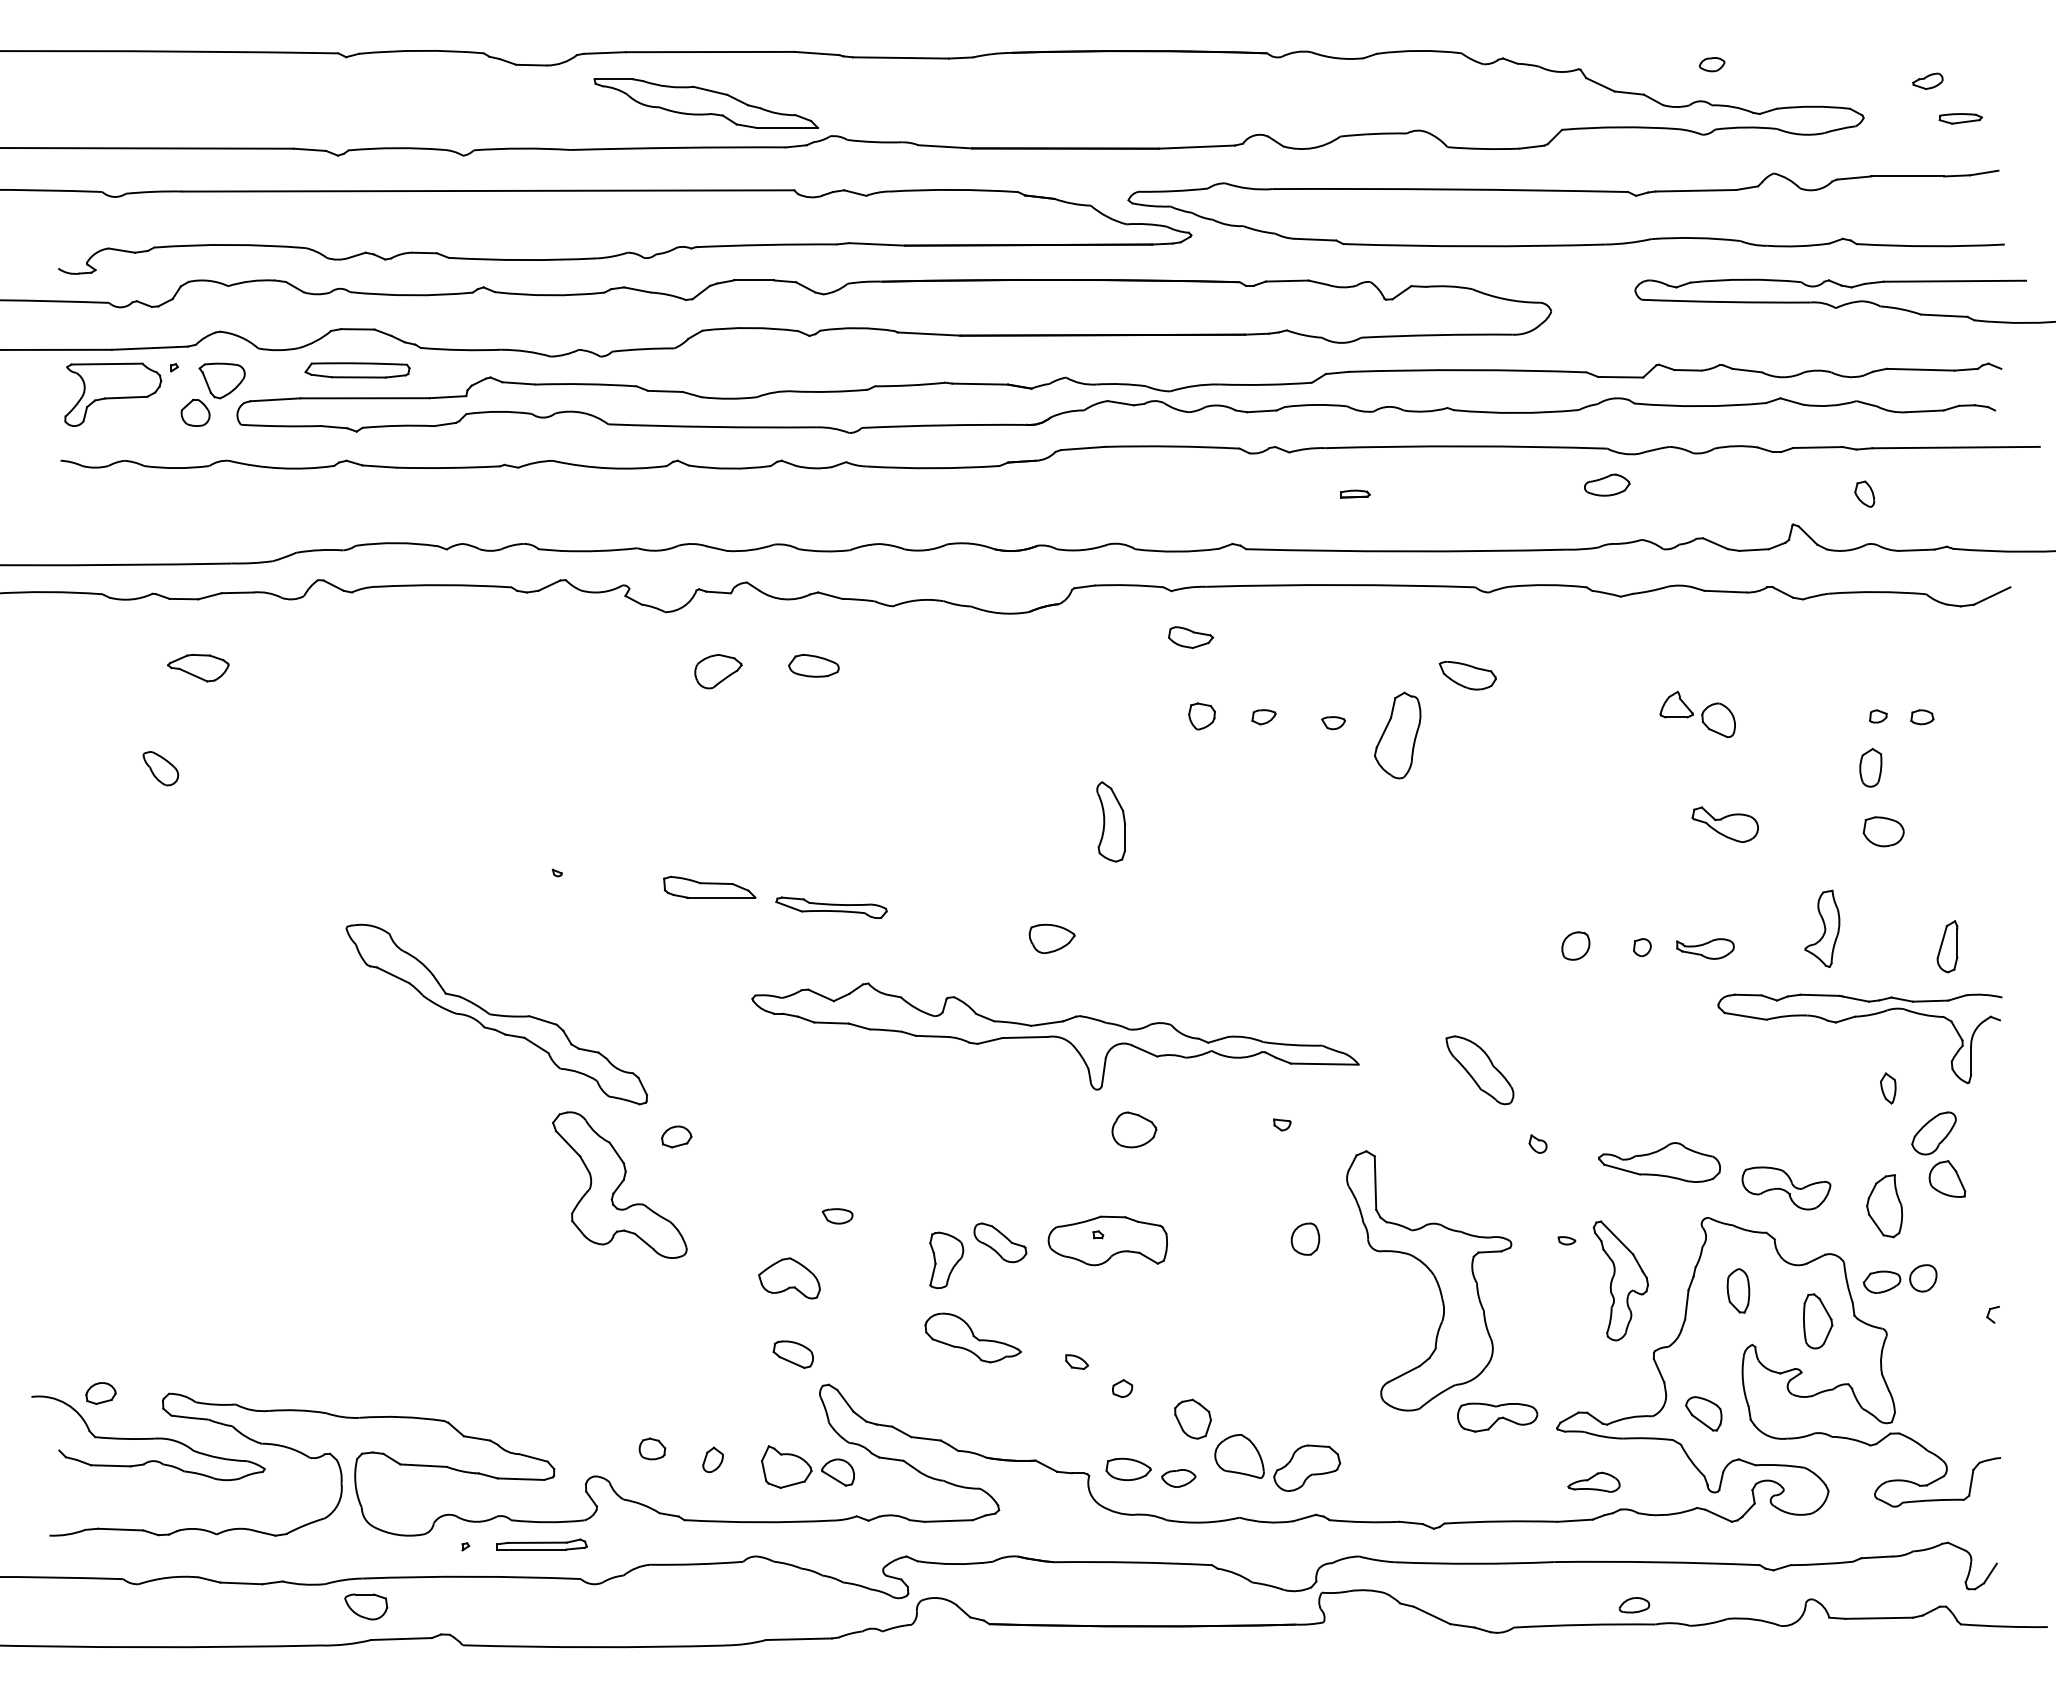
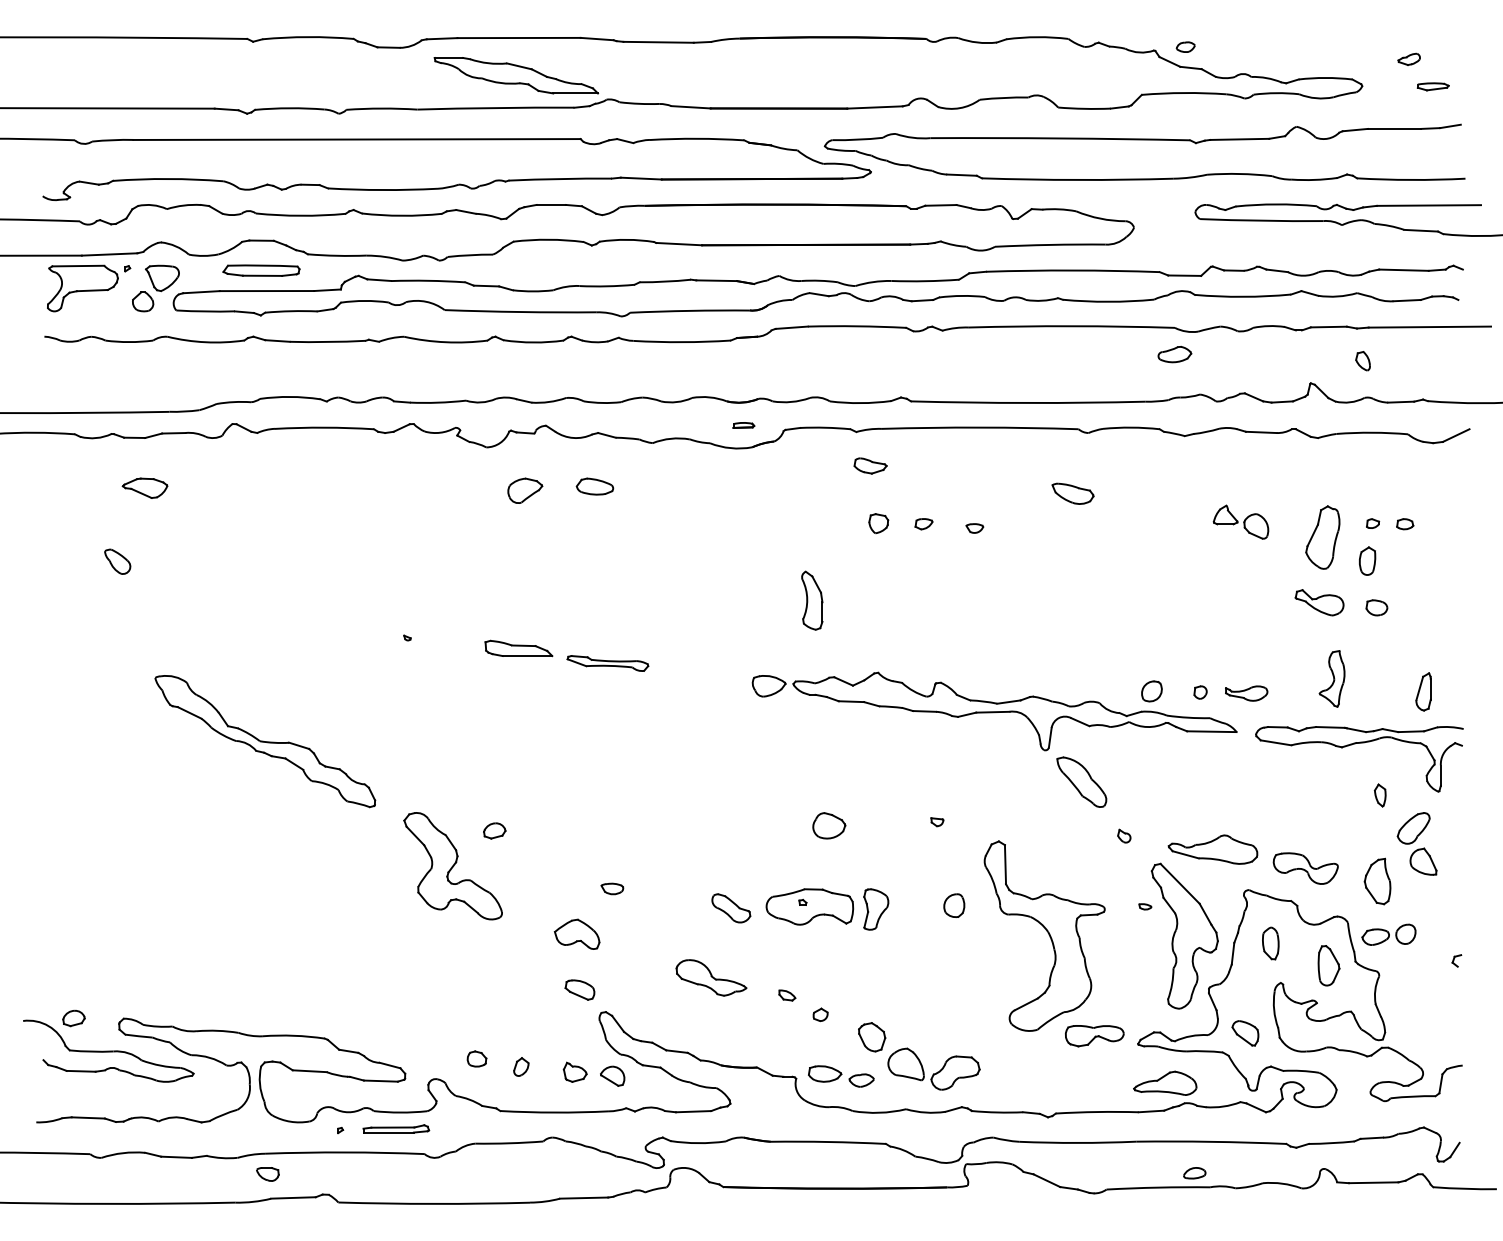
part: (1711, 64) -> (1185, 47), moved
part: (1355, 493) -> (743, 424), moved
part: (1397, 735) -> (1322, 537), moved
part: (1724, 824) -> (1319, 602), moved
part: (1883, 831) -> (1376, 607), size x0.71
part: (496, 1014) -> (265, 741), moved
part: (1055, 1036) -> (1014, 711), moved
part: (946, 1260) -> (876, 909), moved
part: (1620, 1280) -> (1184, 935), size x1.67
part: (786, 1467) -> (574, 1072), size x0.62
part: (1593, 1482) -> (1164, 1083), size x1.67
part: (366, 1606) -> (268, 1174), size x0.71

